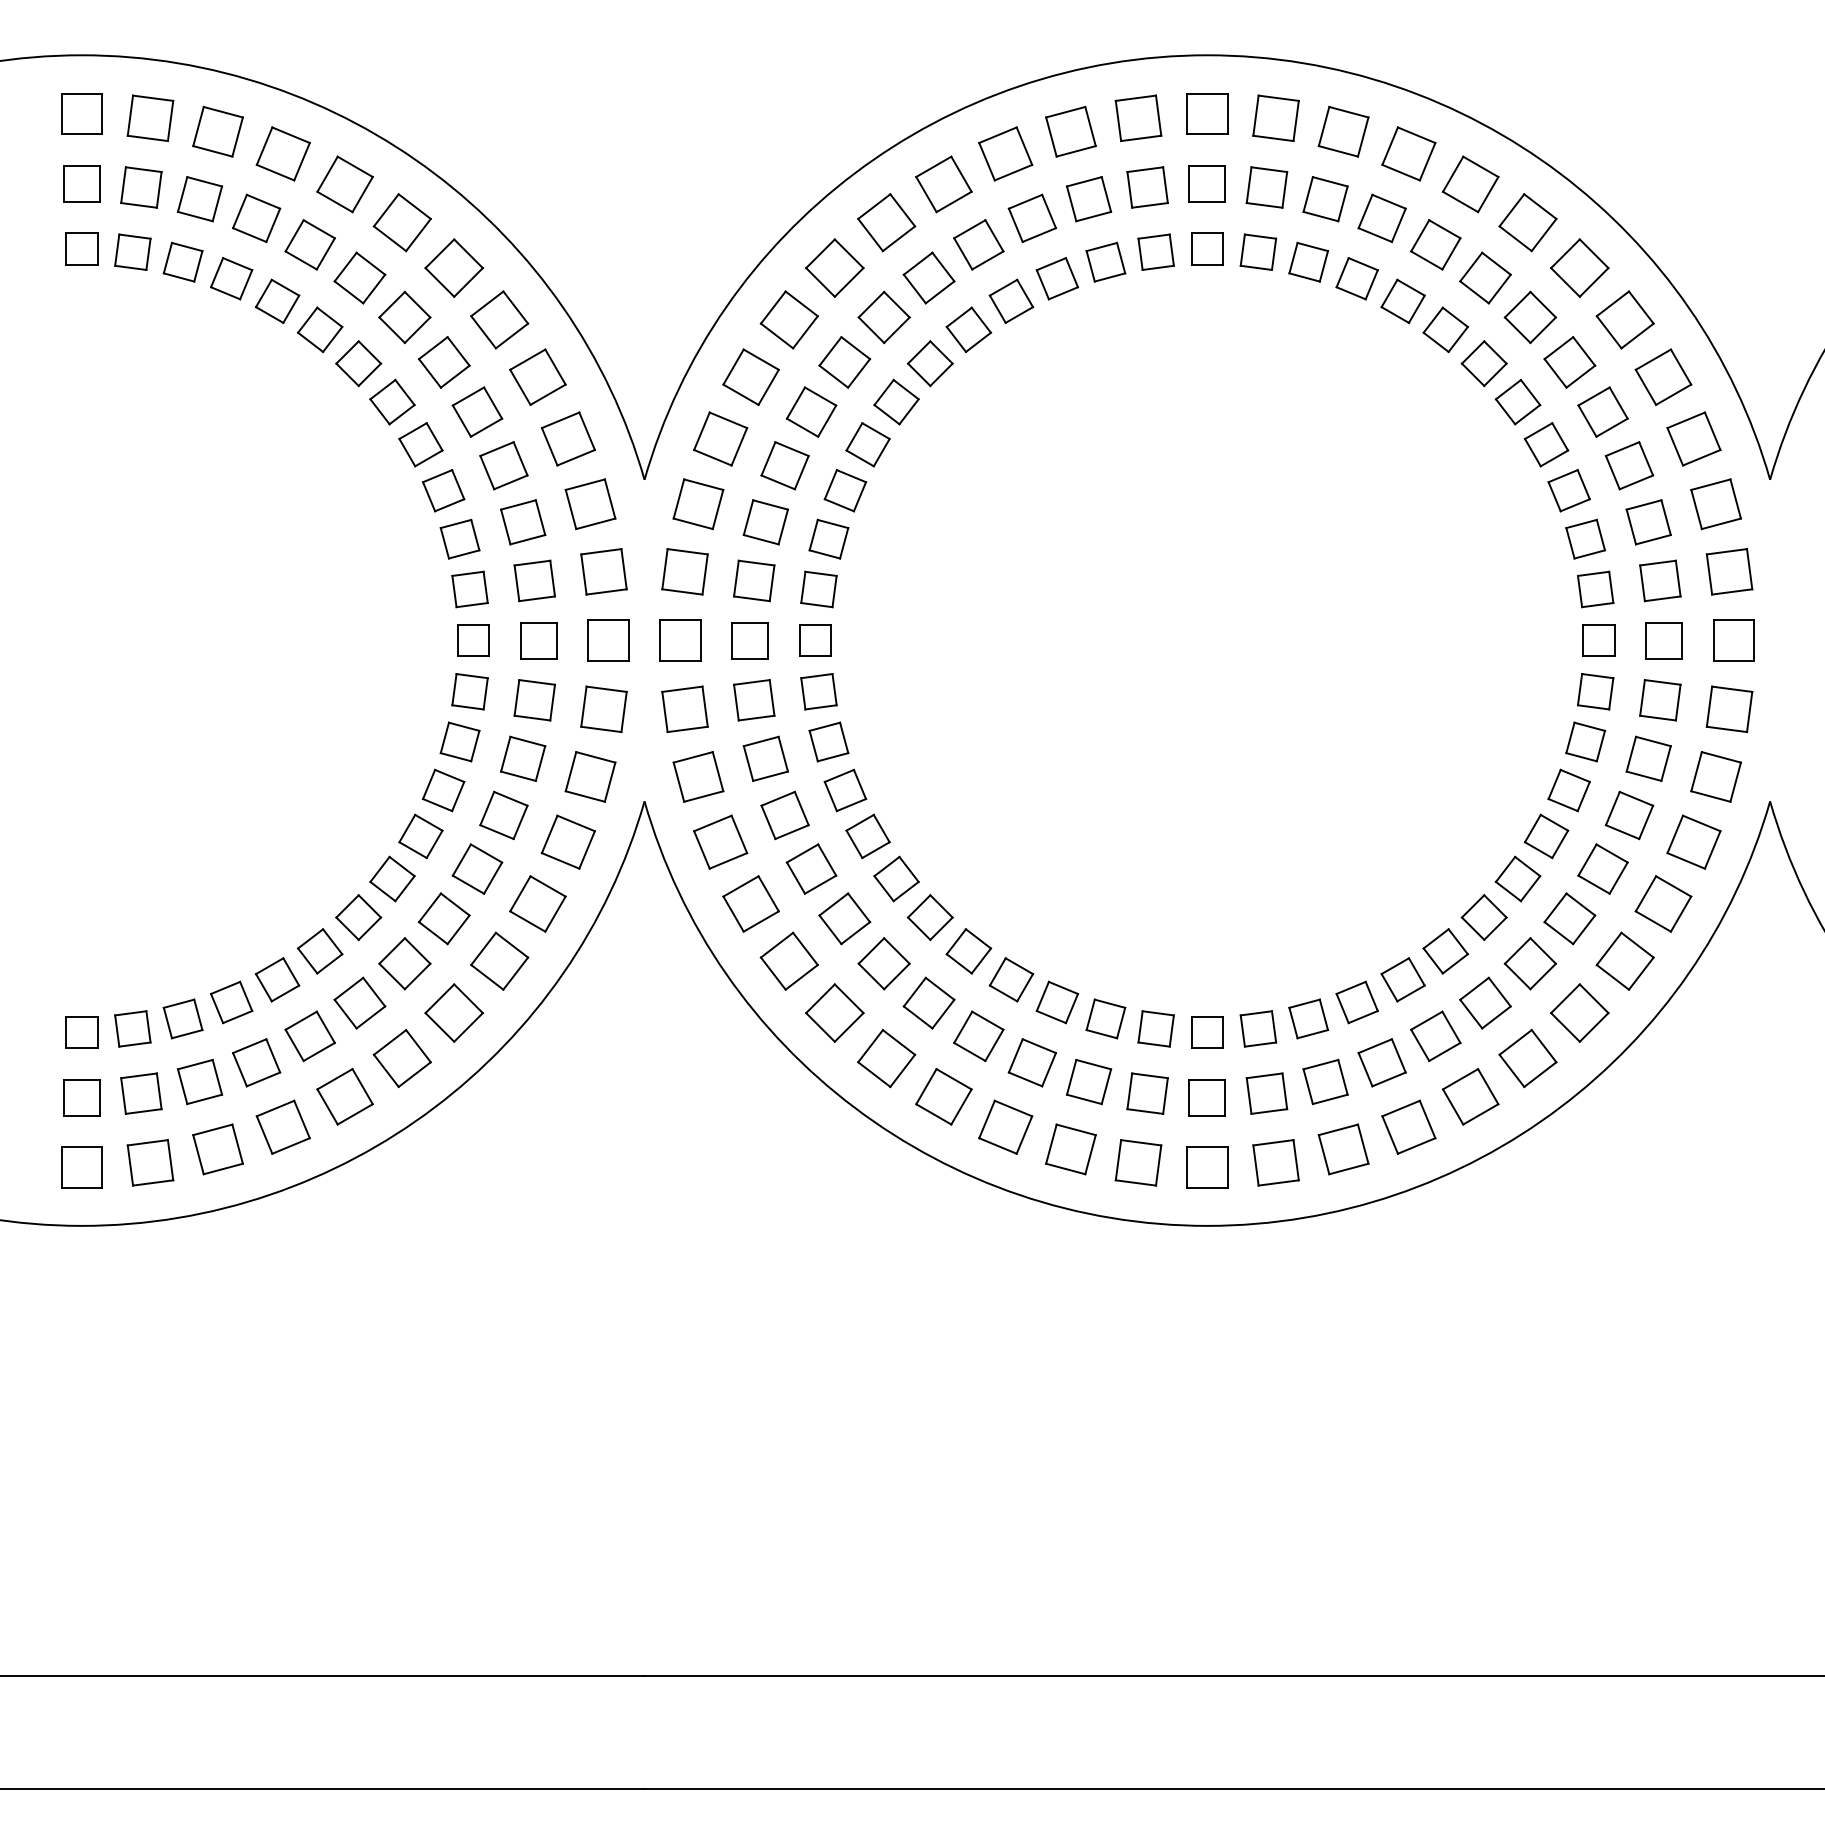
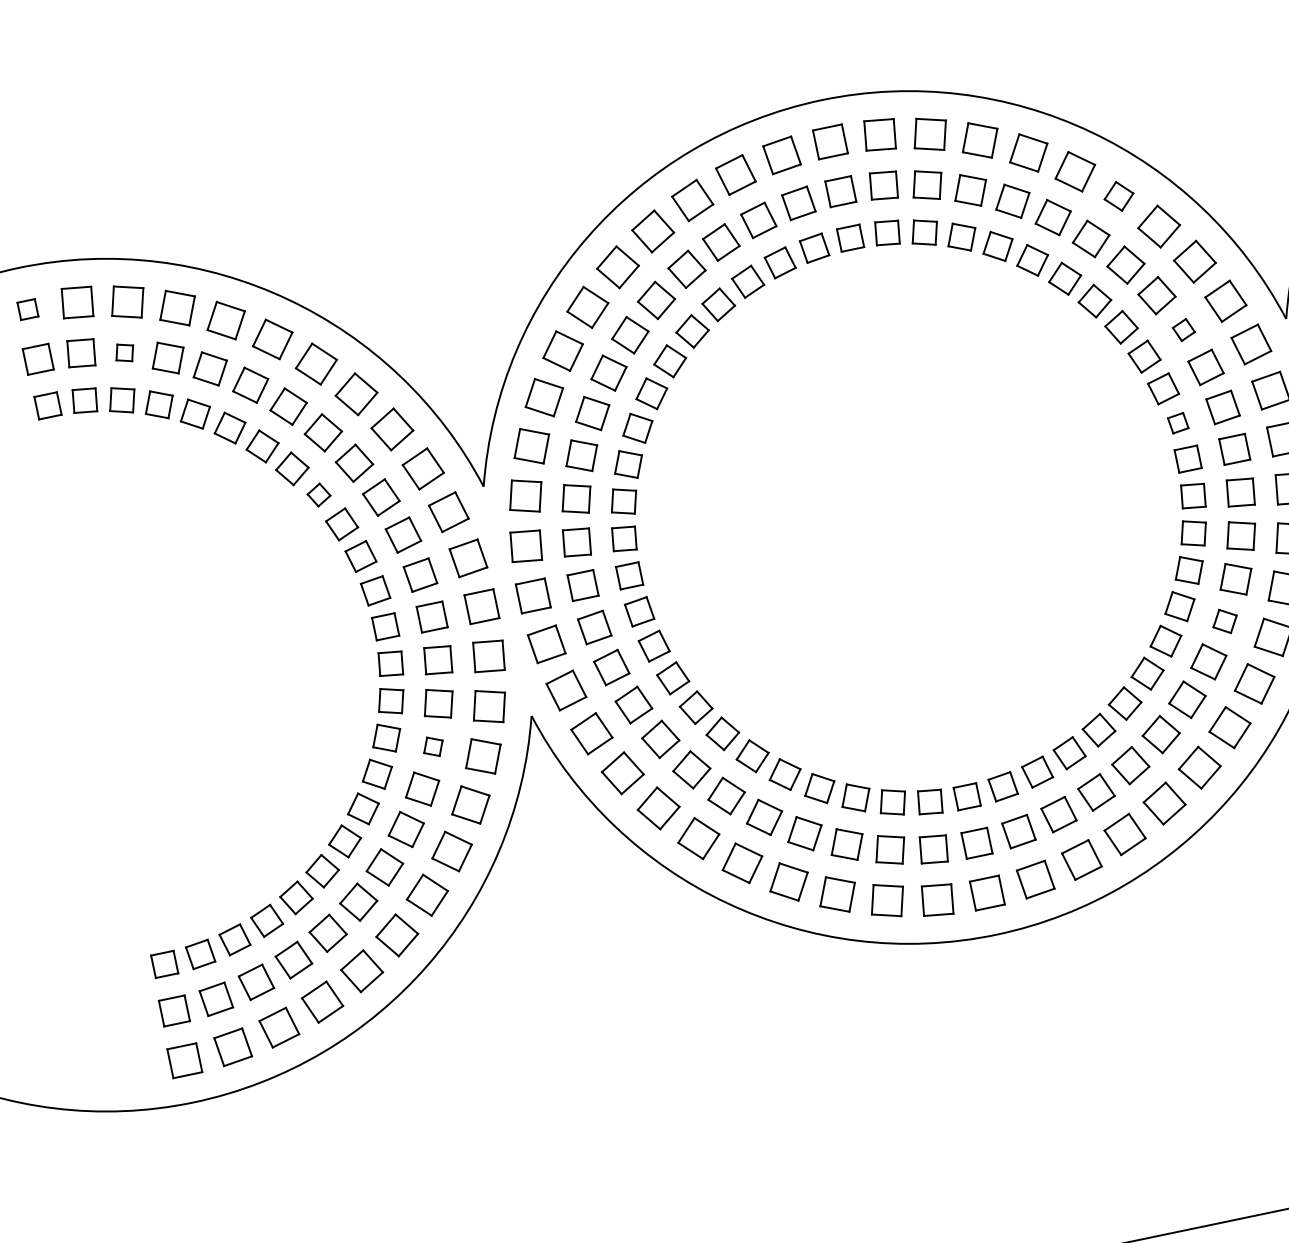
part: (81, 113) -> (27, 309), size x0.6
part: (199, 199) -> (124, 353), size x0.6
part: (1579, 267) -> (1118, 196), size x0.7
part: (420, 444) -> (318, 494), size x0.7
part: (1629, 465) -> (1183, 329), size x0.6
part: (1595, 589) -> (1178, 423), size x0.7
part: (503, 814) -> (432, 746), size x0.6
part: (1602, 868) -> (1224, 621), size x0.7

